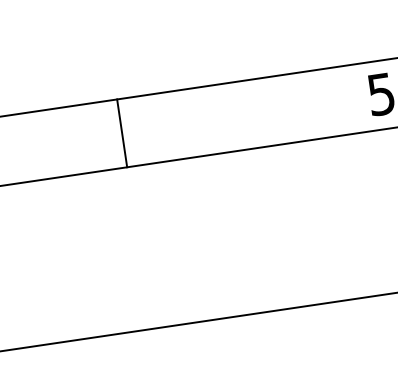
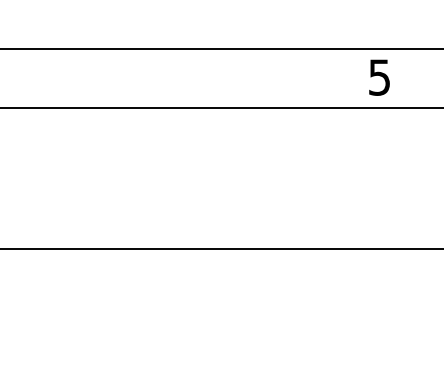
line: (122, 132) -> (153, 77), removed

